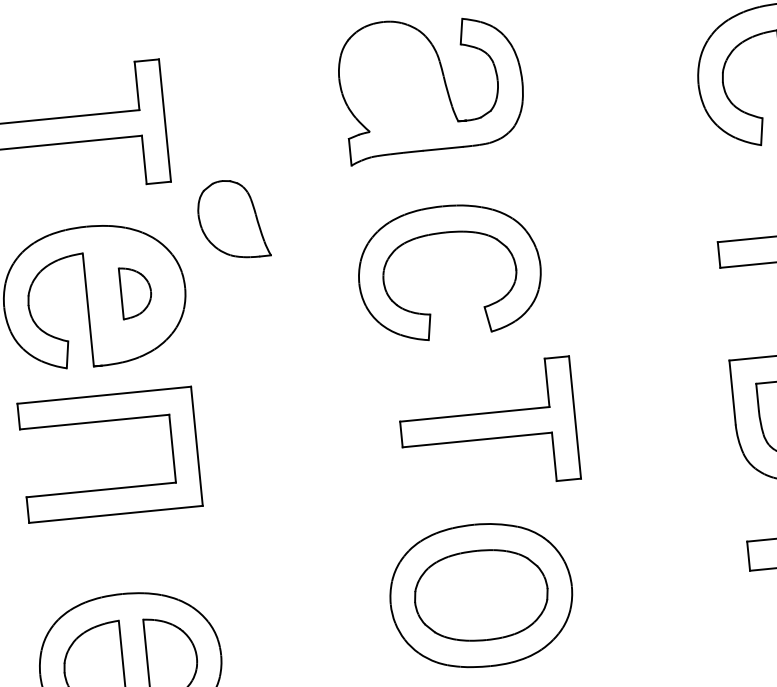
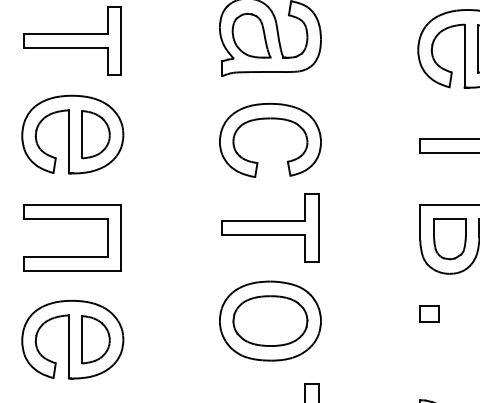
part: (232, 219) -> (251, 35), moved
part: (135, 291) -> (95, 134), size x1.67
part: (106, 421) -> (72, 219), moved
part: (488, 425) -> (270, 227), moved

